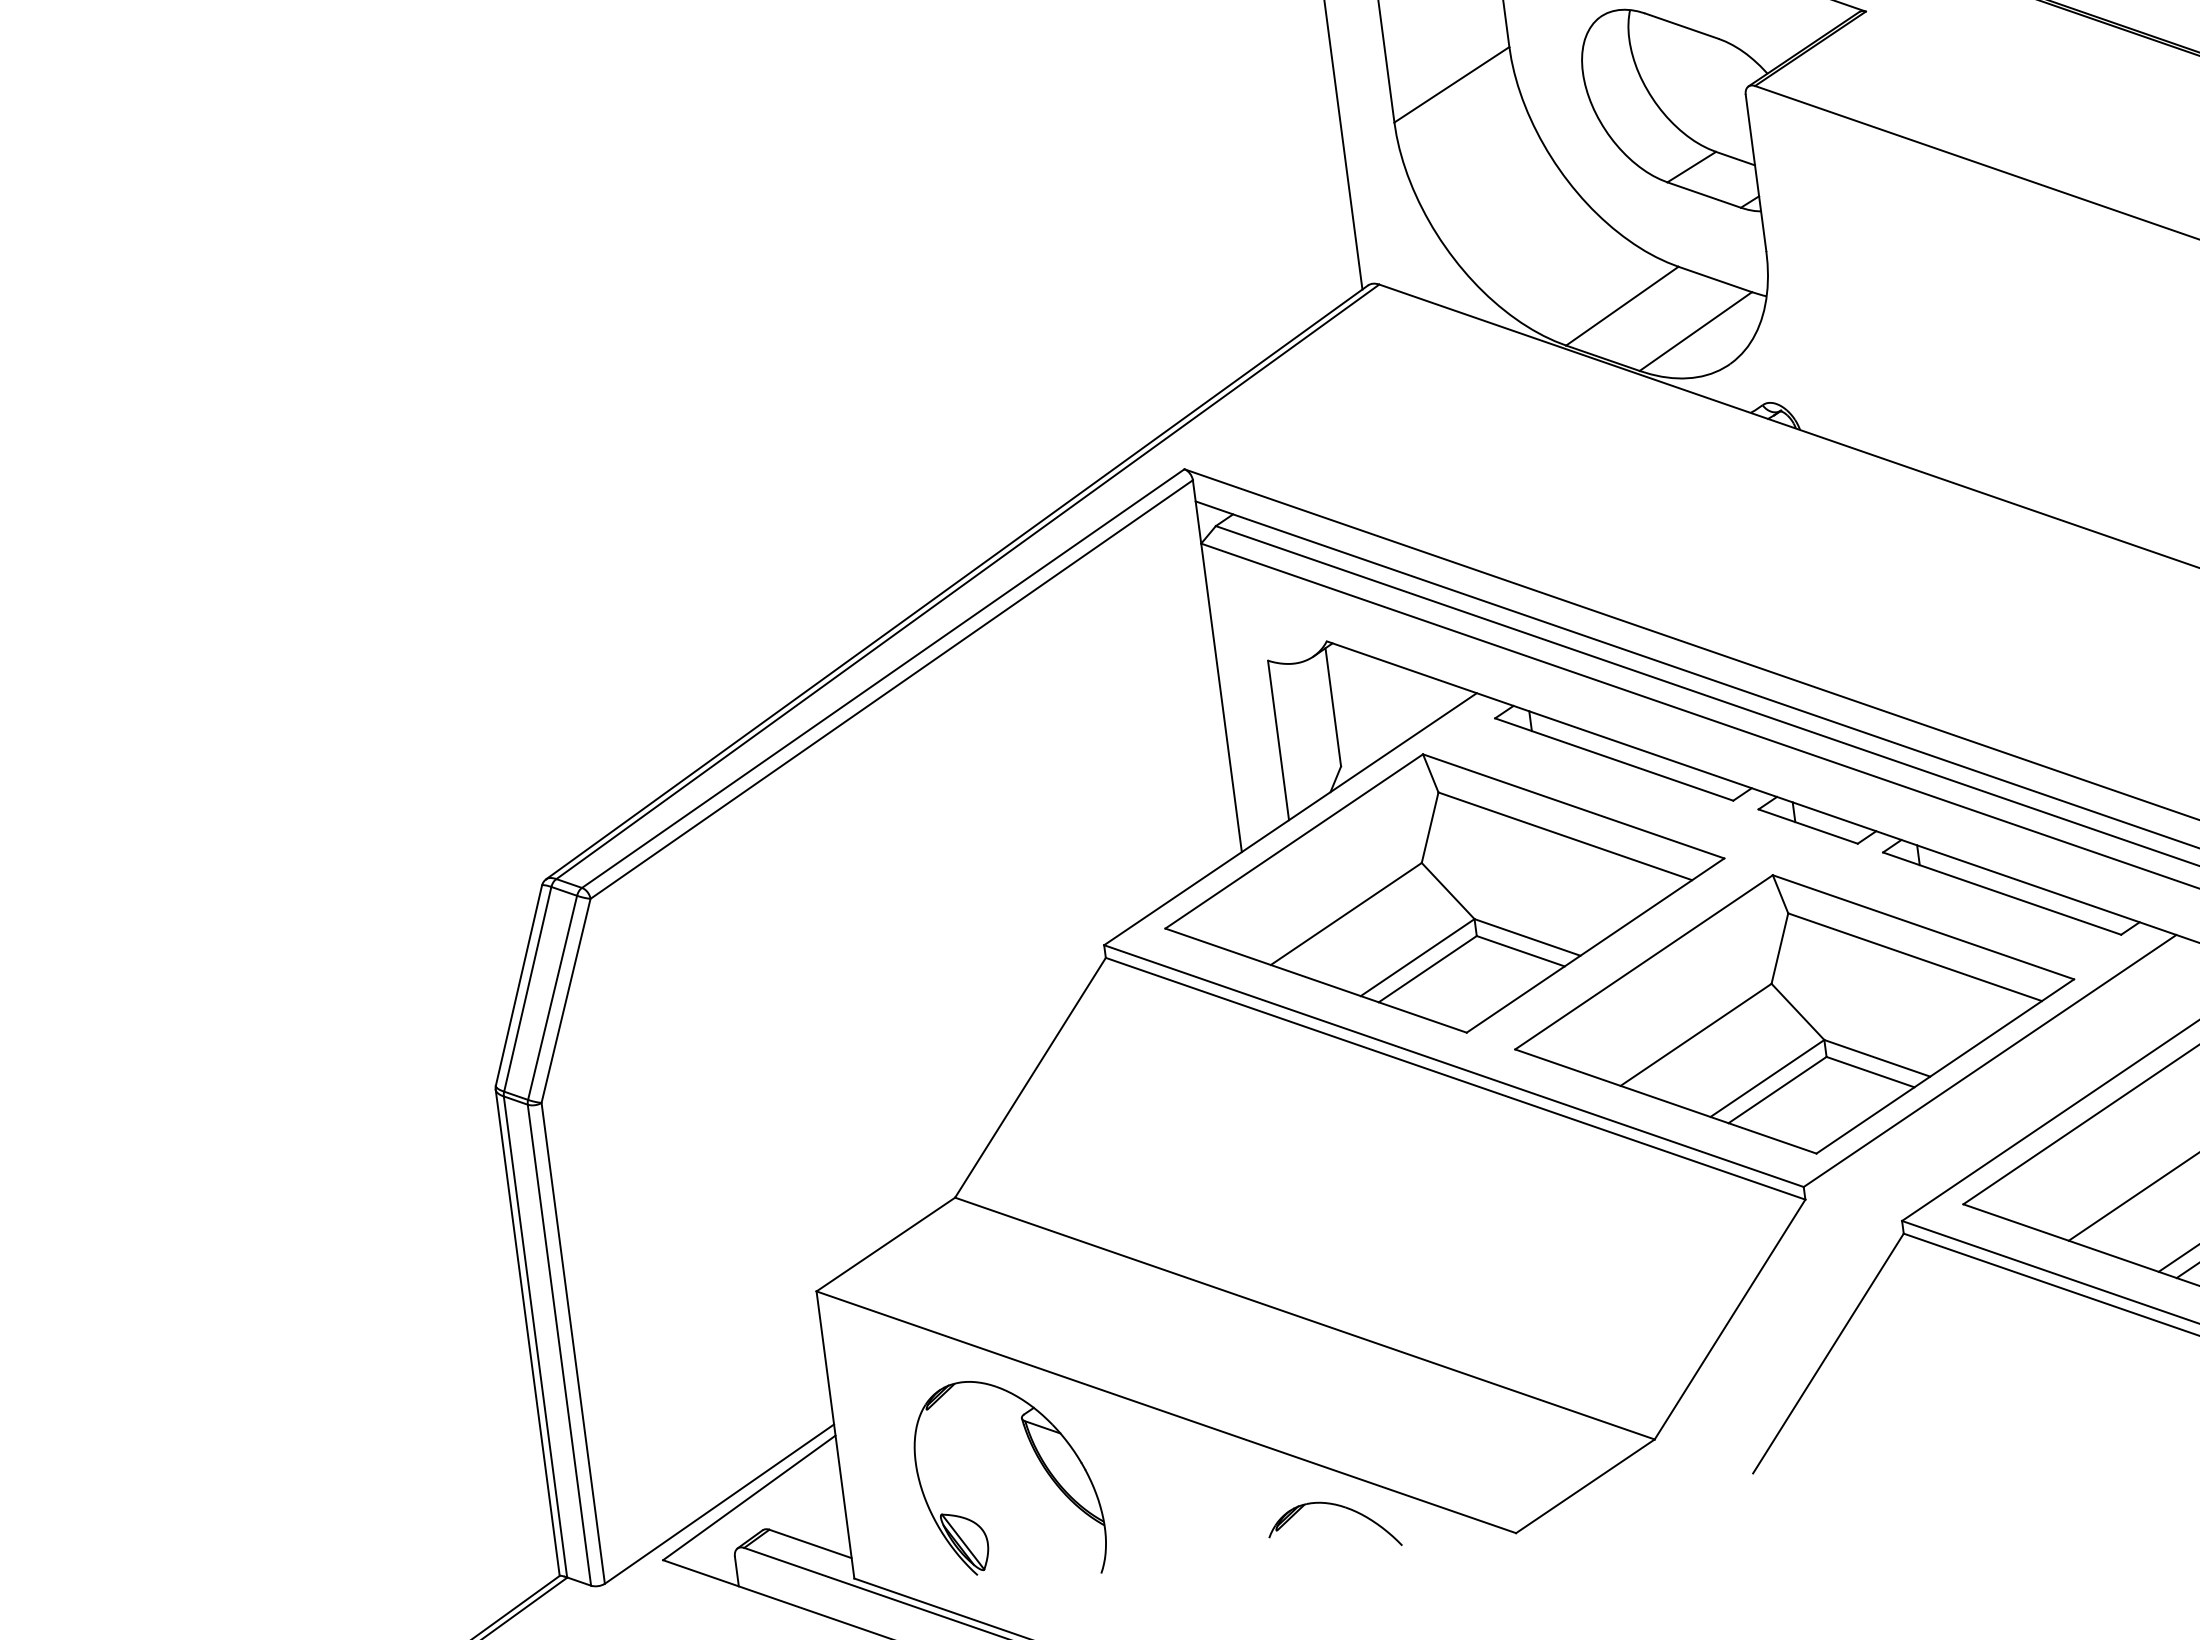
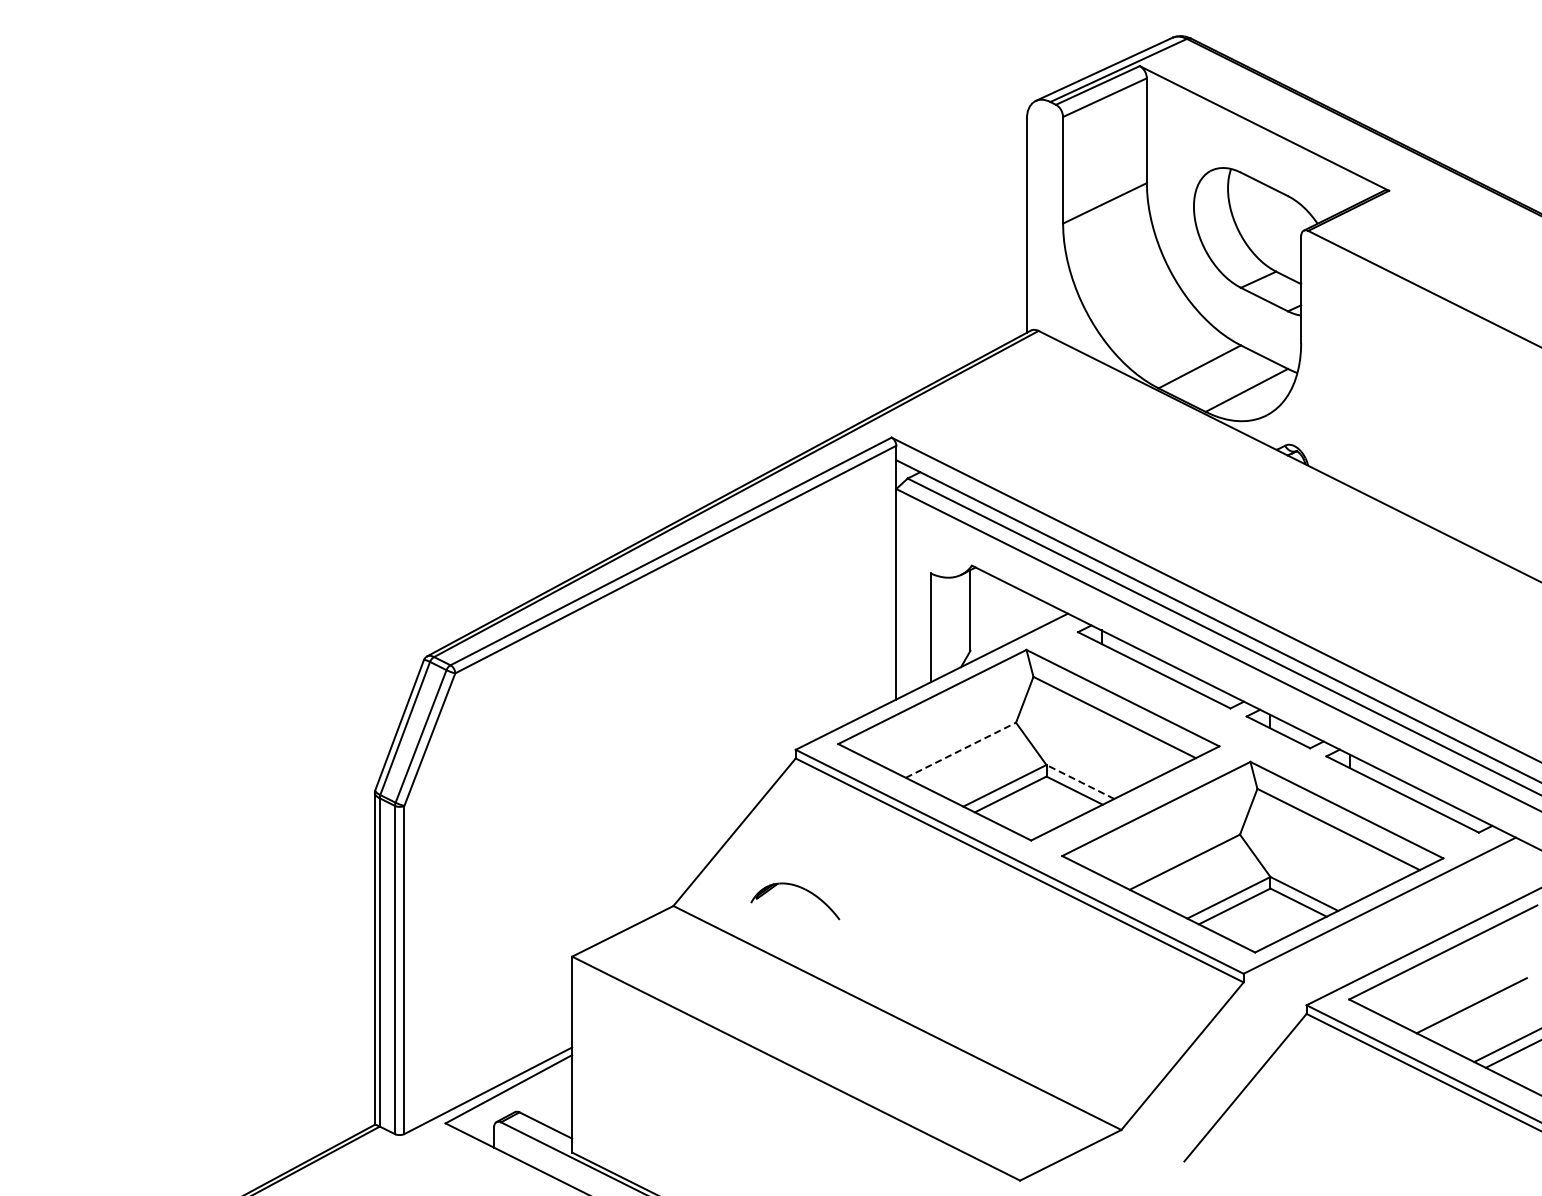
line: (1345, 914) -> (960, 750), solid -> dashed
line: (1527, 936) -> (1080, 781), solid -> dashed
part: (1041, 1465) -> (707, 1093), removed
part: (1341, 1508) -> (802, 889), moved

